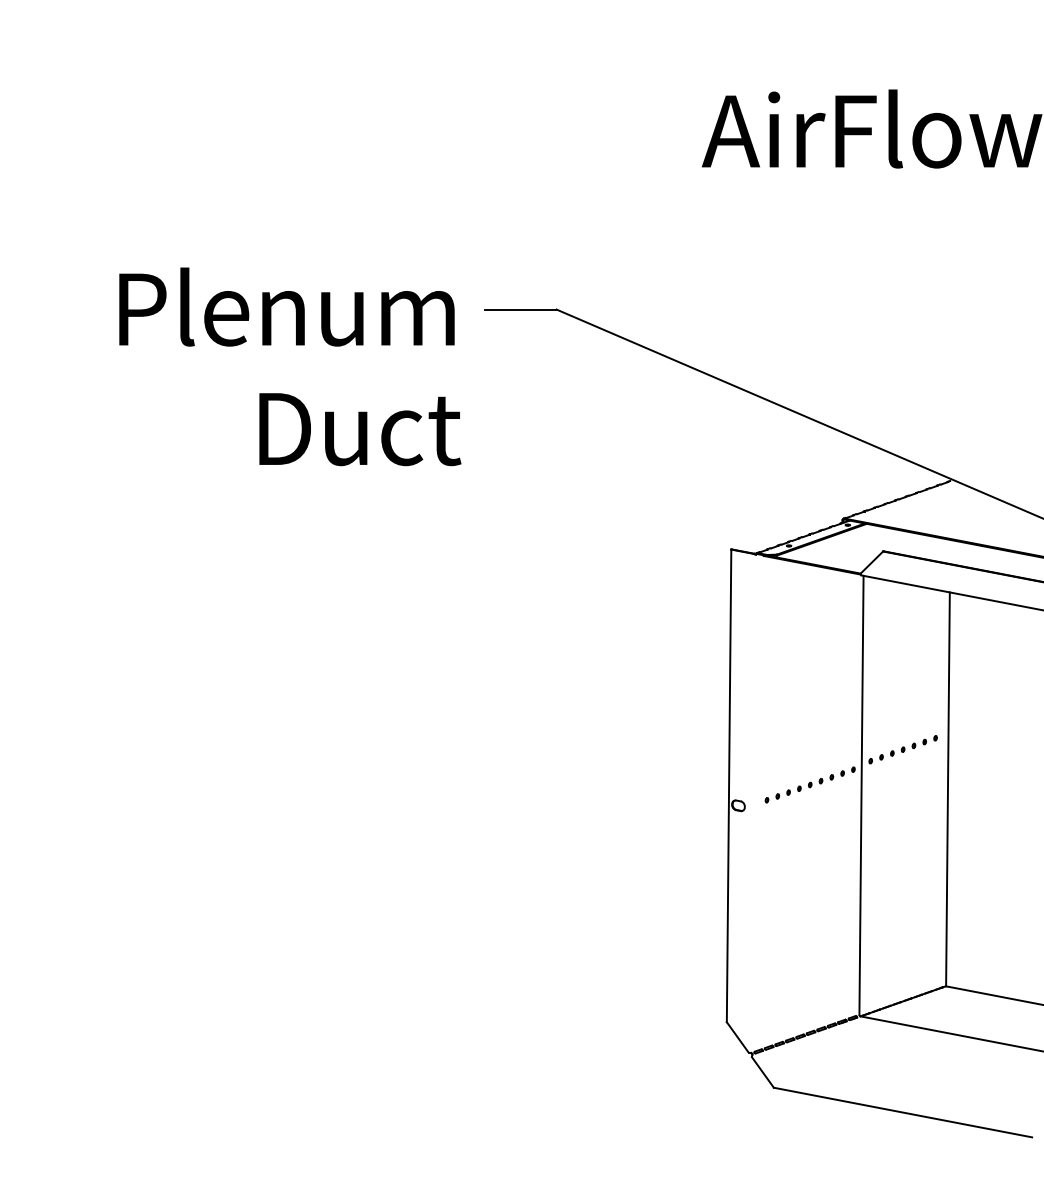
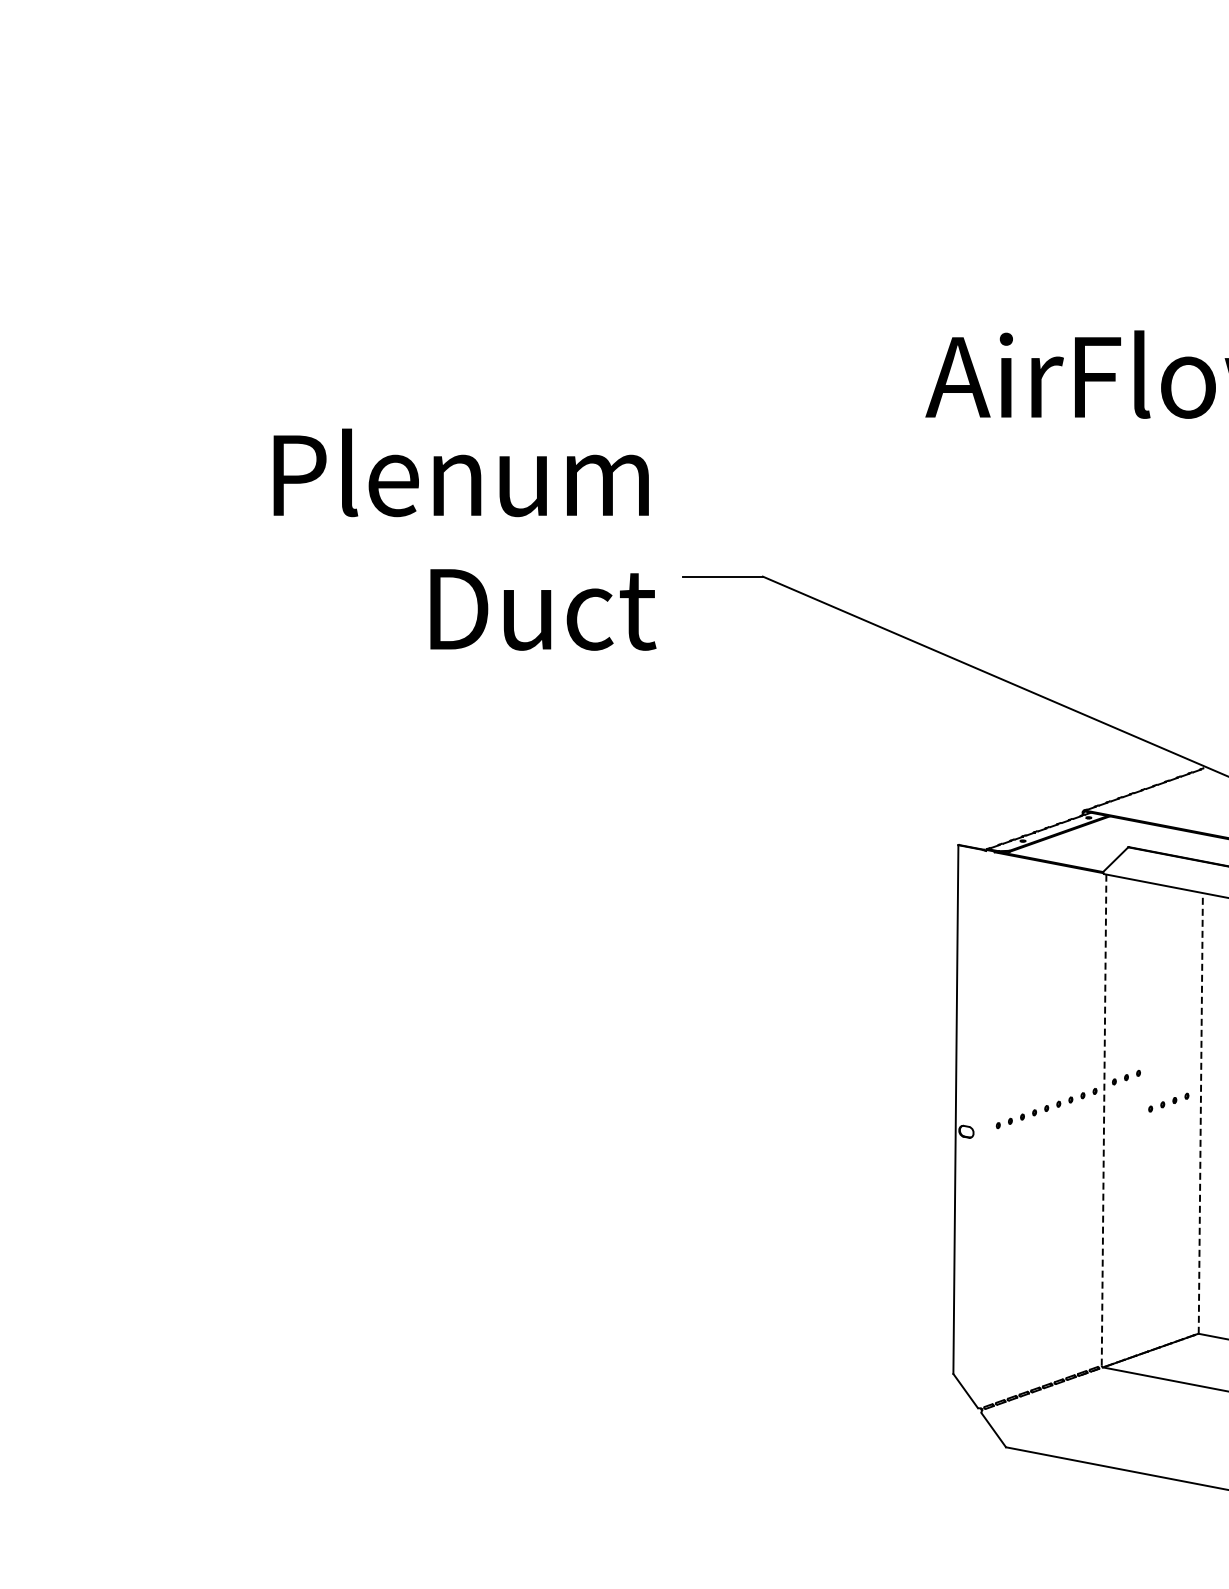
text: (289, 366) -> (464, 539), moved
part: (919, 743) -> (1168, 1102), moved
line: (947, 788) -> (1200, 1112), solid -> dashed
line: (861, 795) -> (1104, 1120), solid -> dashed

